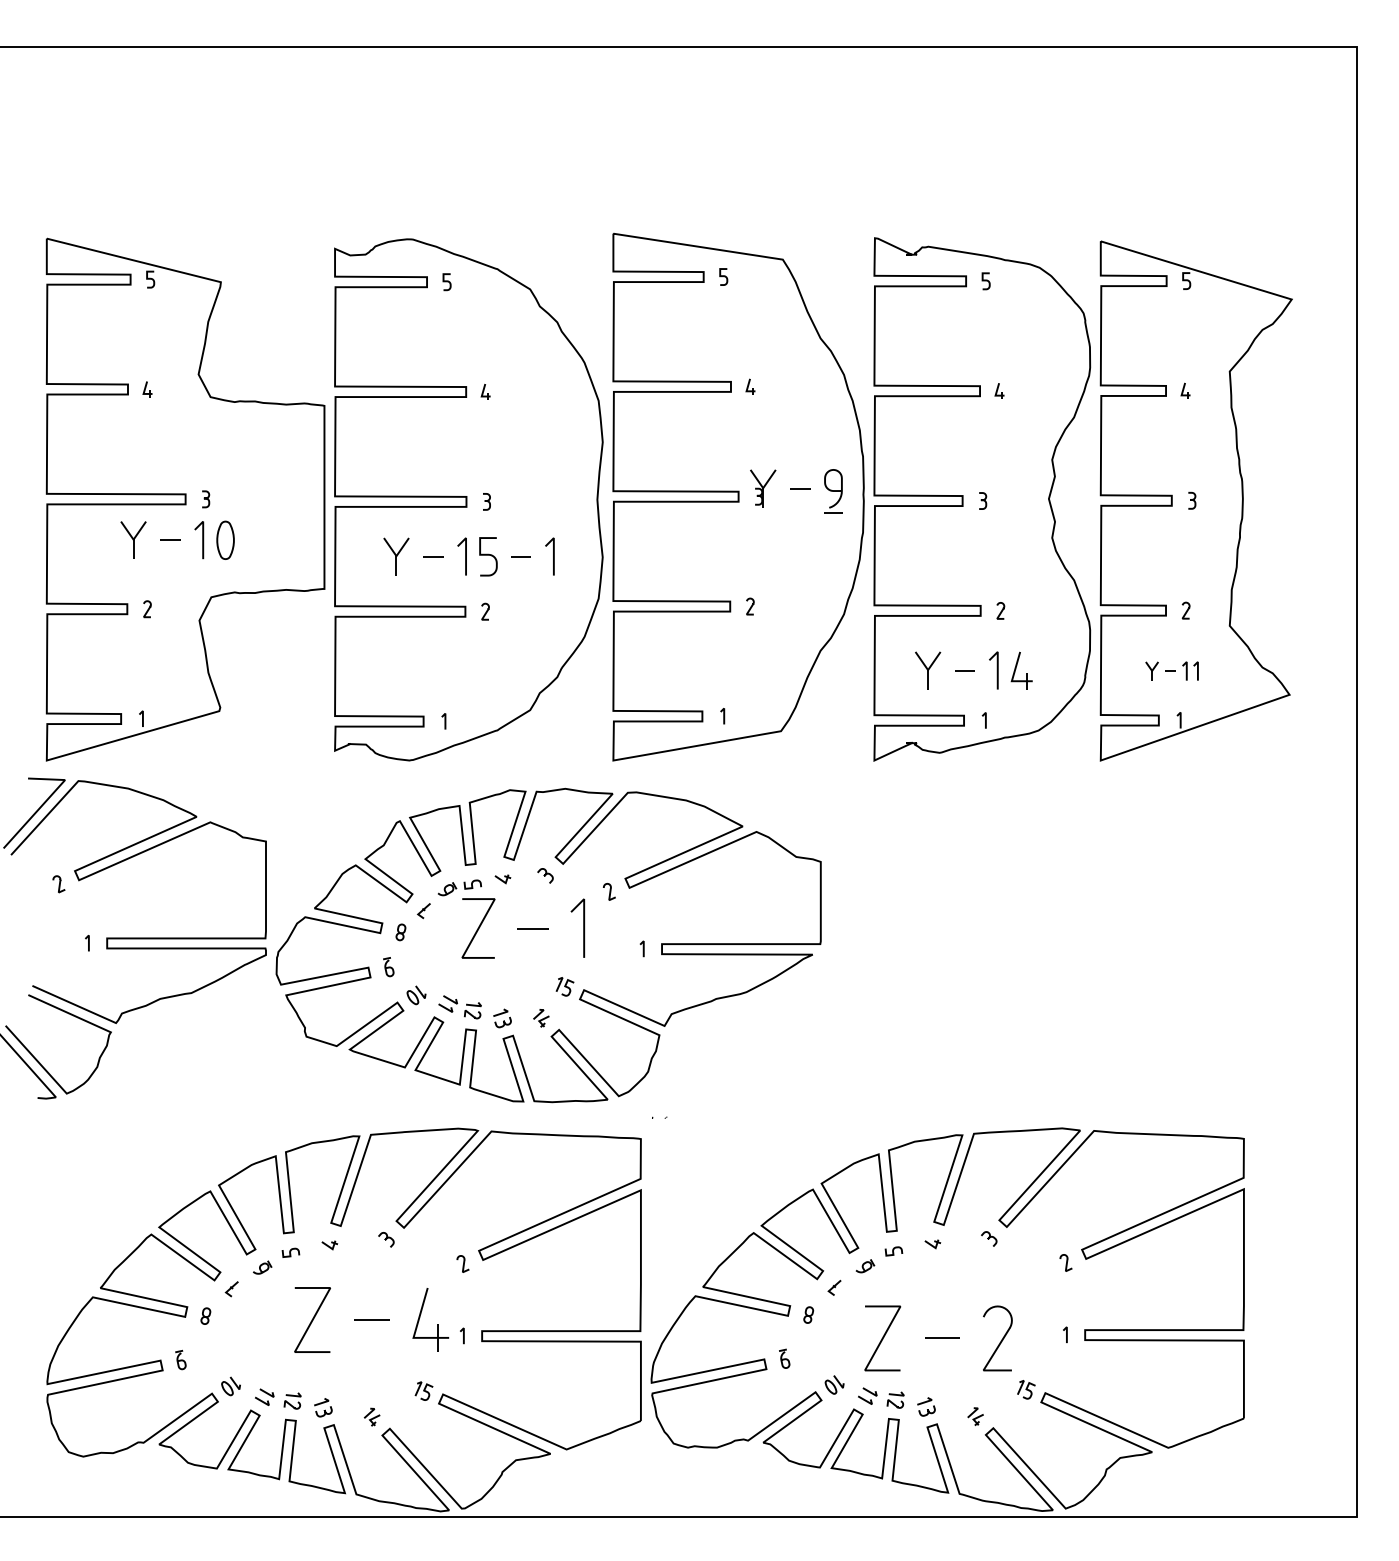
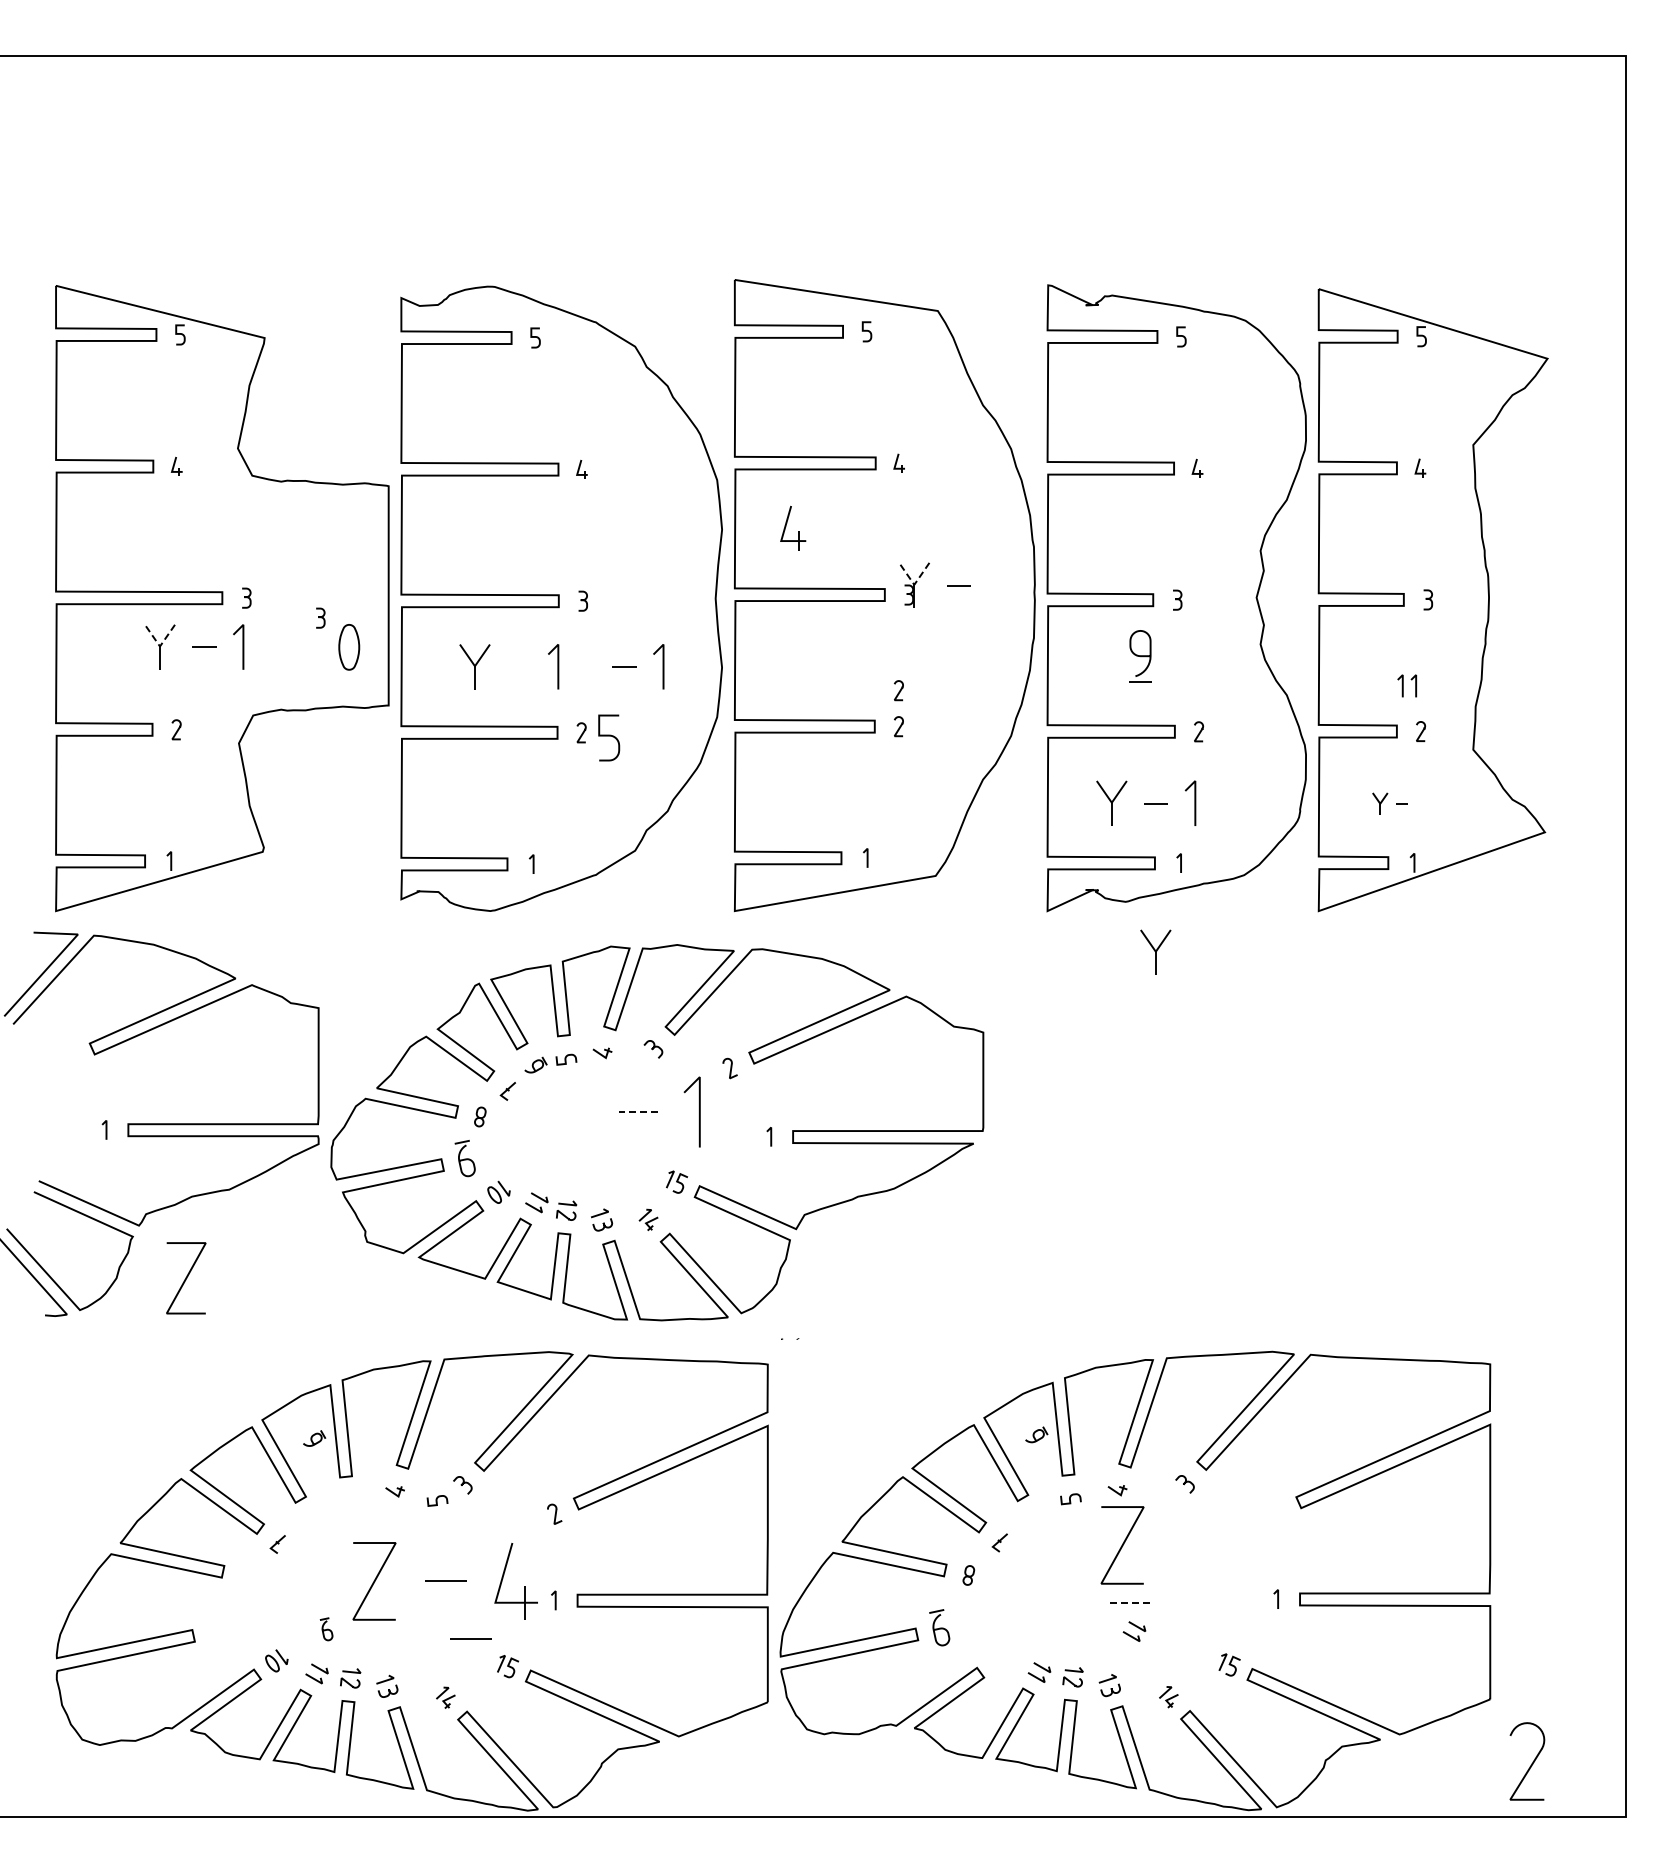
line: (763, 487) -> (914, 584), solid -> dashed
part: (833, 491) -> (1140, 656), moved
curve: (267, 515) -> (320, 617), added
line: (133, 539) -> (160, 646), solid -> dashed
part: (225, 540) -> (349, 647), moved
curve: (488, 555) -> (609, 736), moved
line: (432, 556) -> (518, 666), removed
curve: (750, 576) -> (899, 690), added
part: (1022, 670) -> (793, 528), moved
part: (1190, 670) -> (1407, 685), moved
part: (964, 794) -> (1155, 951), added
curve: (58, 883) -> (70, 1058), removed
line: (478, 928) -> (186, 1278), moved
line: (532, 928) -> (638, 1112), solid -> dashed
part: (388, 967) -> (465, 1158), size x1.6
curve: (290, 1252) -> (437, 1500), moved
curve: (1066, 1262) -> (1277, 1512), removed
part: (865, 1265) -> (1036, 1434), moved
part: (262, 1267) -> (314, 1438), moved
part: (205, 1315) -> (246, 1576), removed
line: (882, 1338) -> (1122, 1545), moved
line: (941, 1338) -> (1128, 1603), solid -> dashed
curve: (1001, 1340) -> (1531, 1763), moved
part: (784, 1358) -> (939, 1627), size x1.6
part: (180, 1360) -> (326, 1629), moved
part: (946, 1361) -> (1134, 1631), added
line: (392, 1367) -> (470, 1638), added
part: (834, 1384) -> (999, 1658), removed

